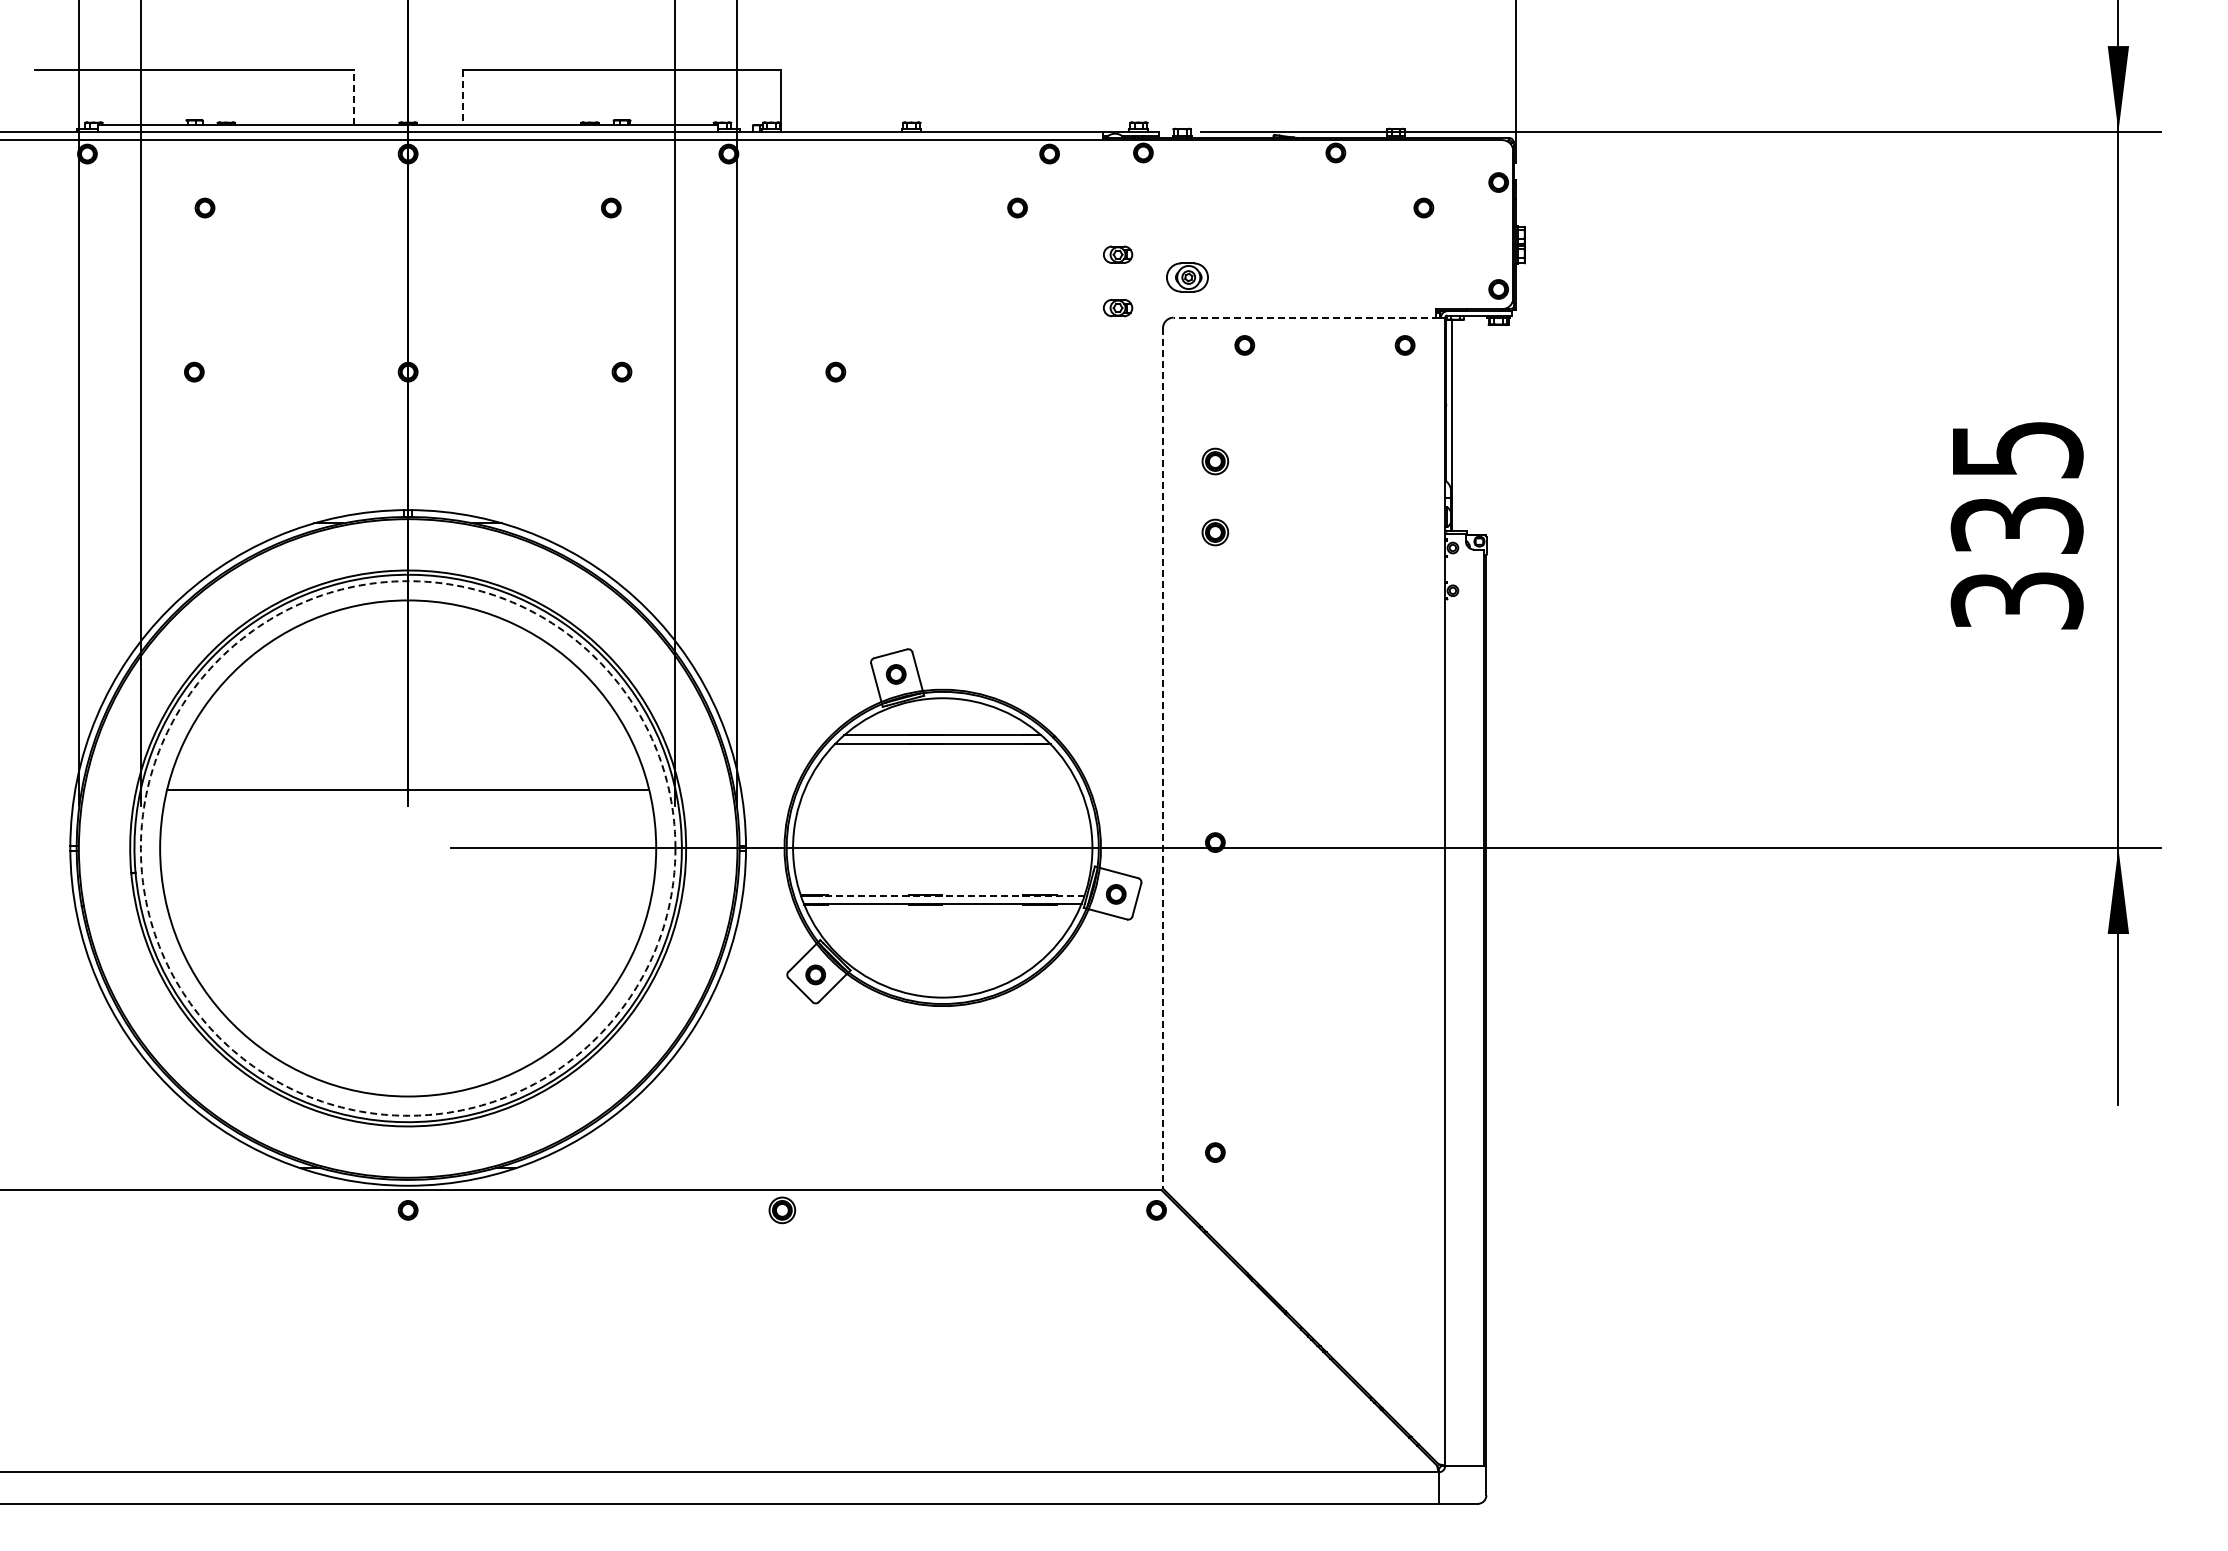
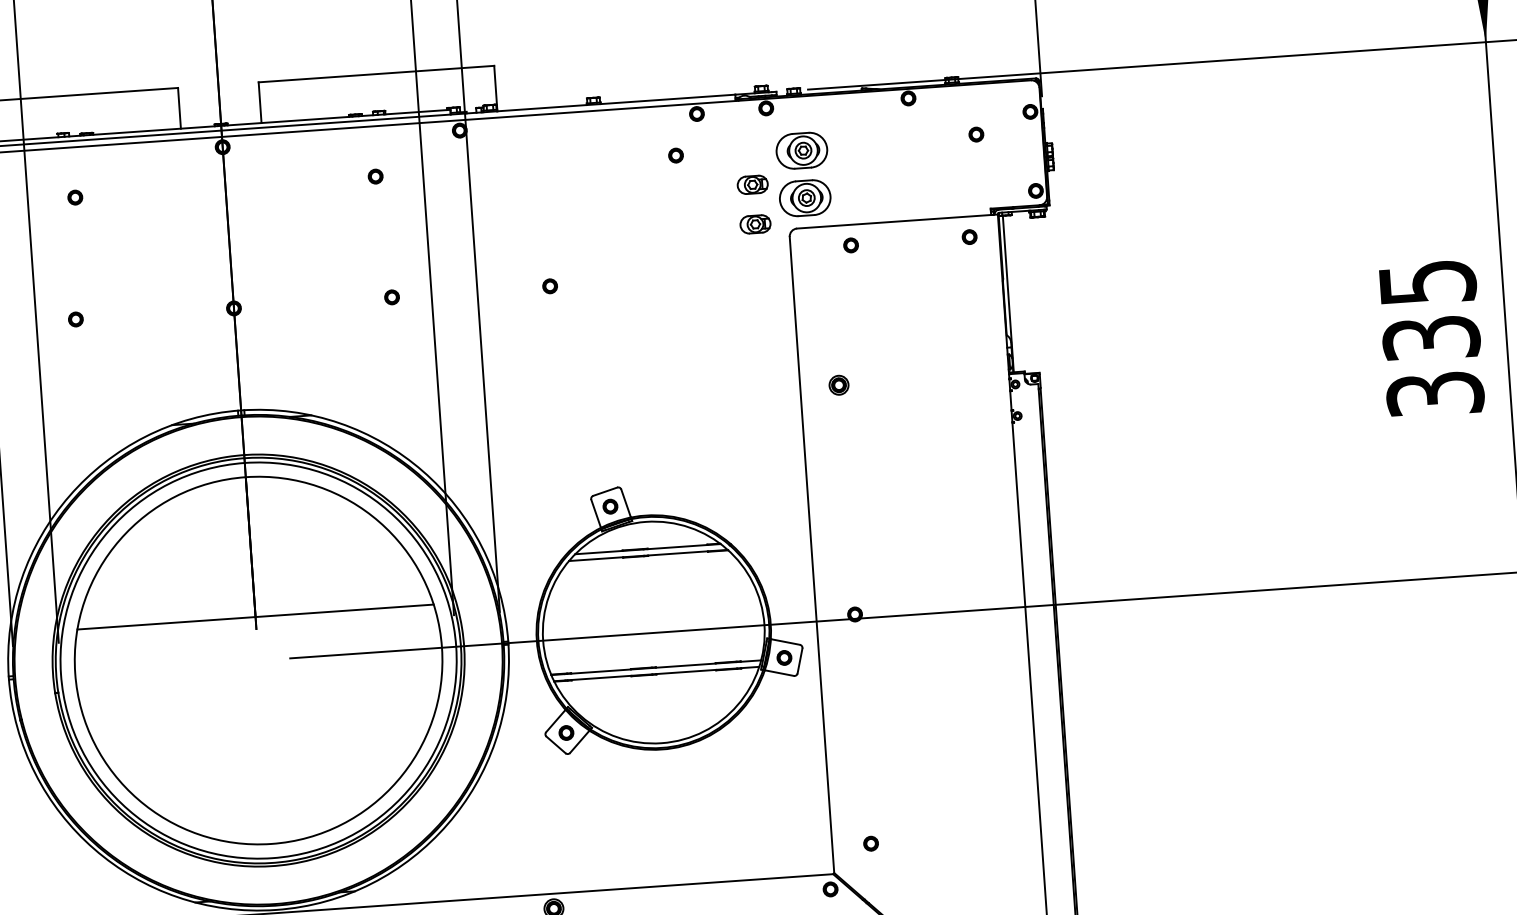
line: (353, 97) -> (179, 108), dashed -> solid
line: (462, 97) -> (259, 102), dashed -> solid
part: (1187, 213) -> (801, 150), added
part: (1117, 254) -> (752, 184), size x1.43
part: (1187, 277) -> (805, 198), size x1.67
part: (1117, 307) -> (755, 223), size x1.43
line: (1306, 317) -> (895, 221), dashed -> solid
part: (1215, 461) -> (835, 332), removed
line: (1162, 758) -> (811, 555), dashed -> solid
circle: (407, 848) -> (258, 660), dashed -> solid
line: (951, 895) -> (662, 667), dashed -> solid

